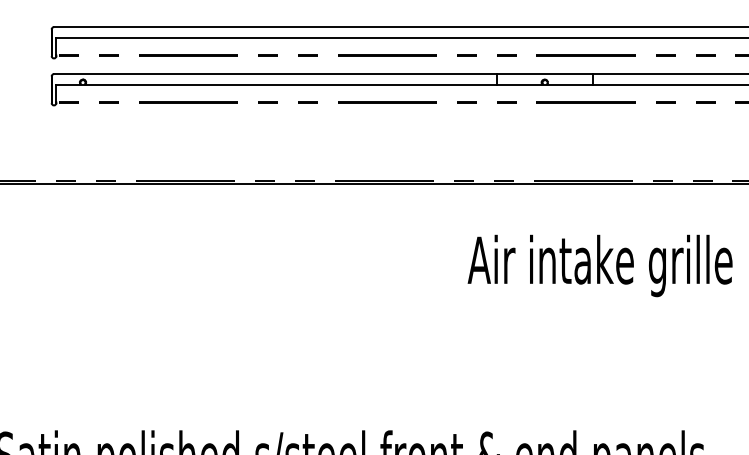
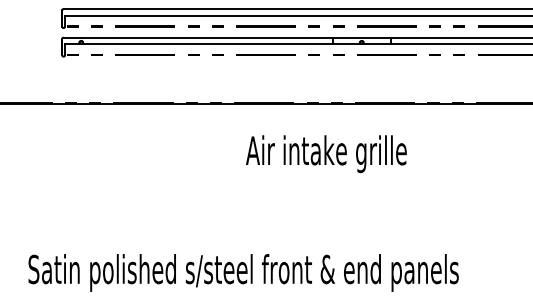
text: (600, 266) -> (326, 154), moved

